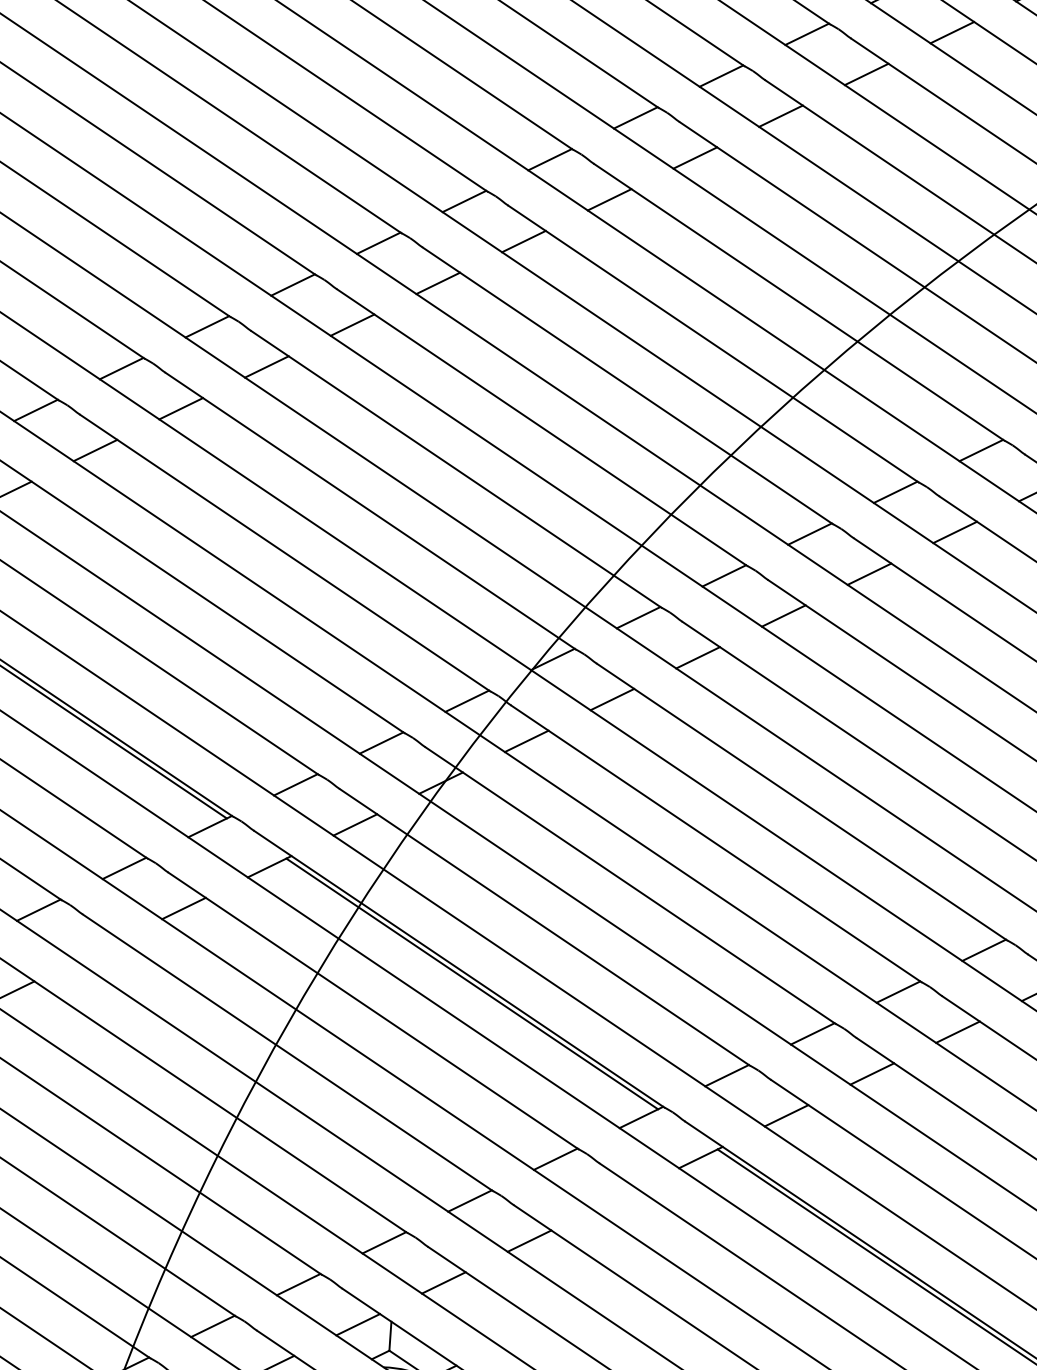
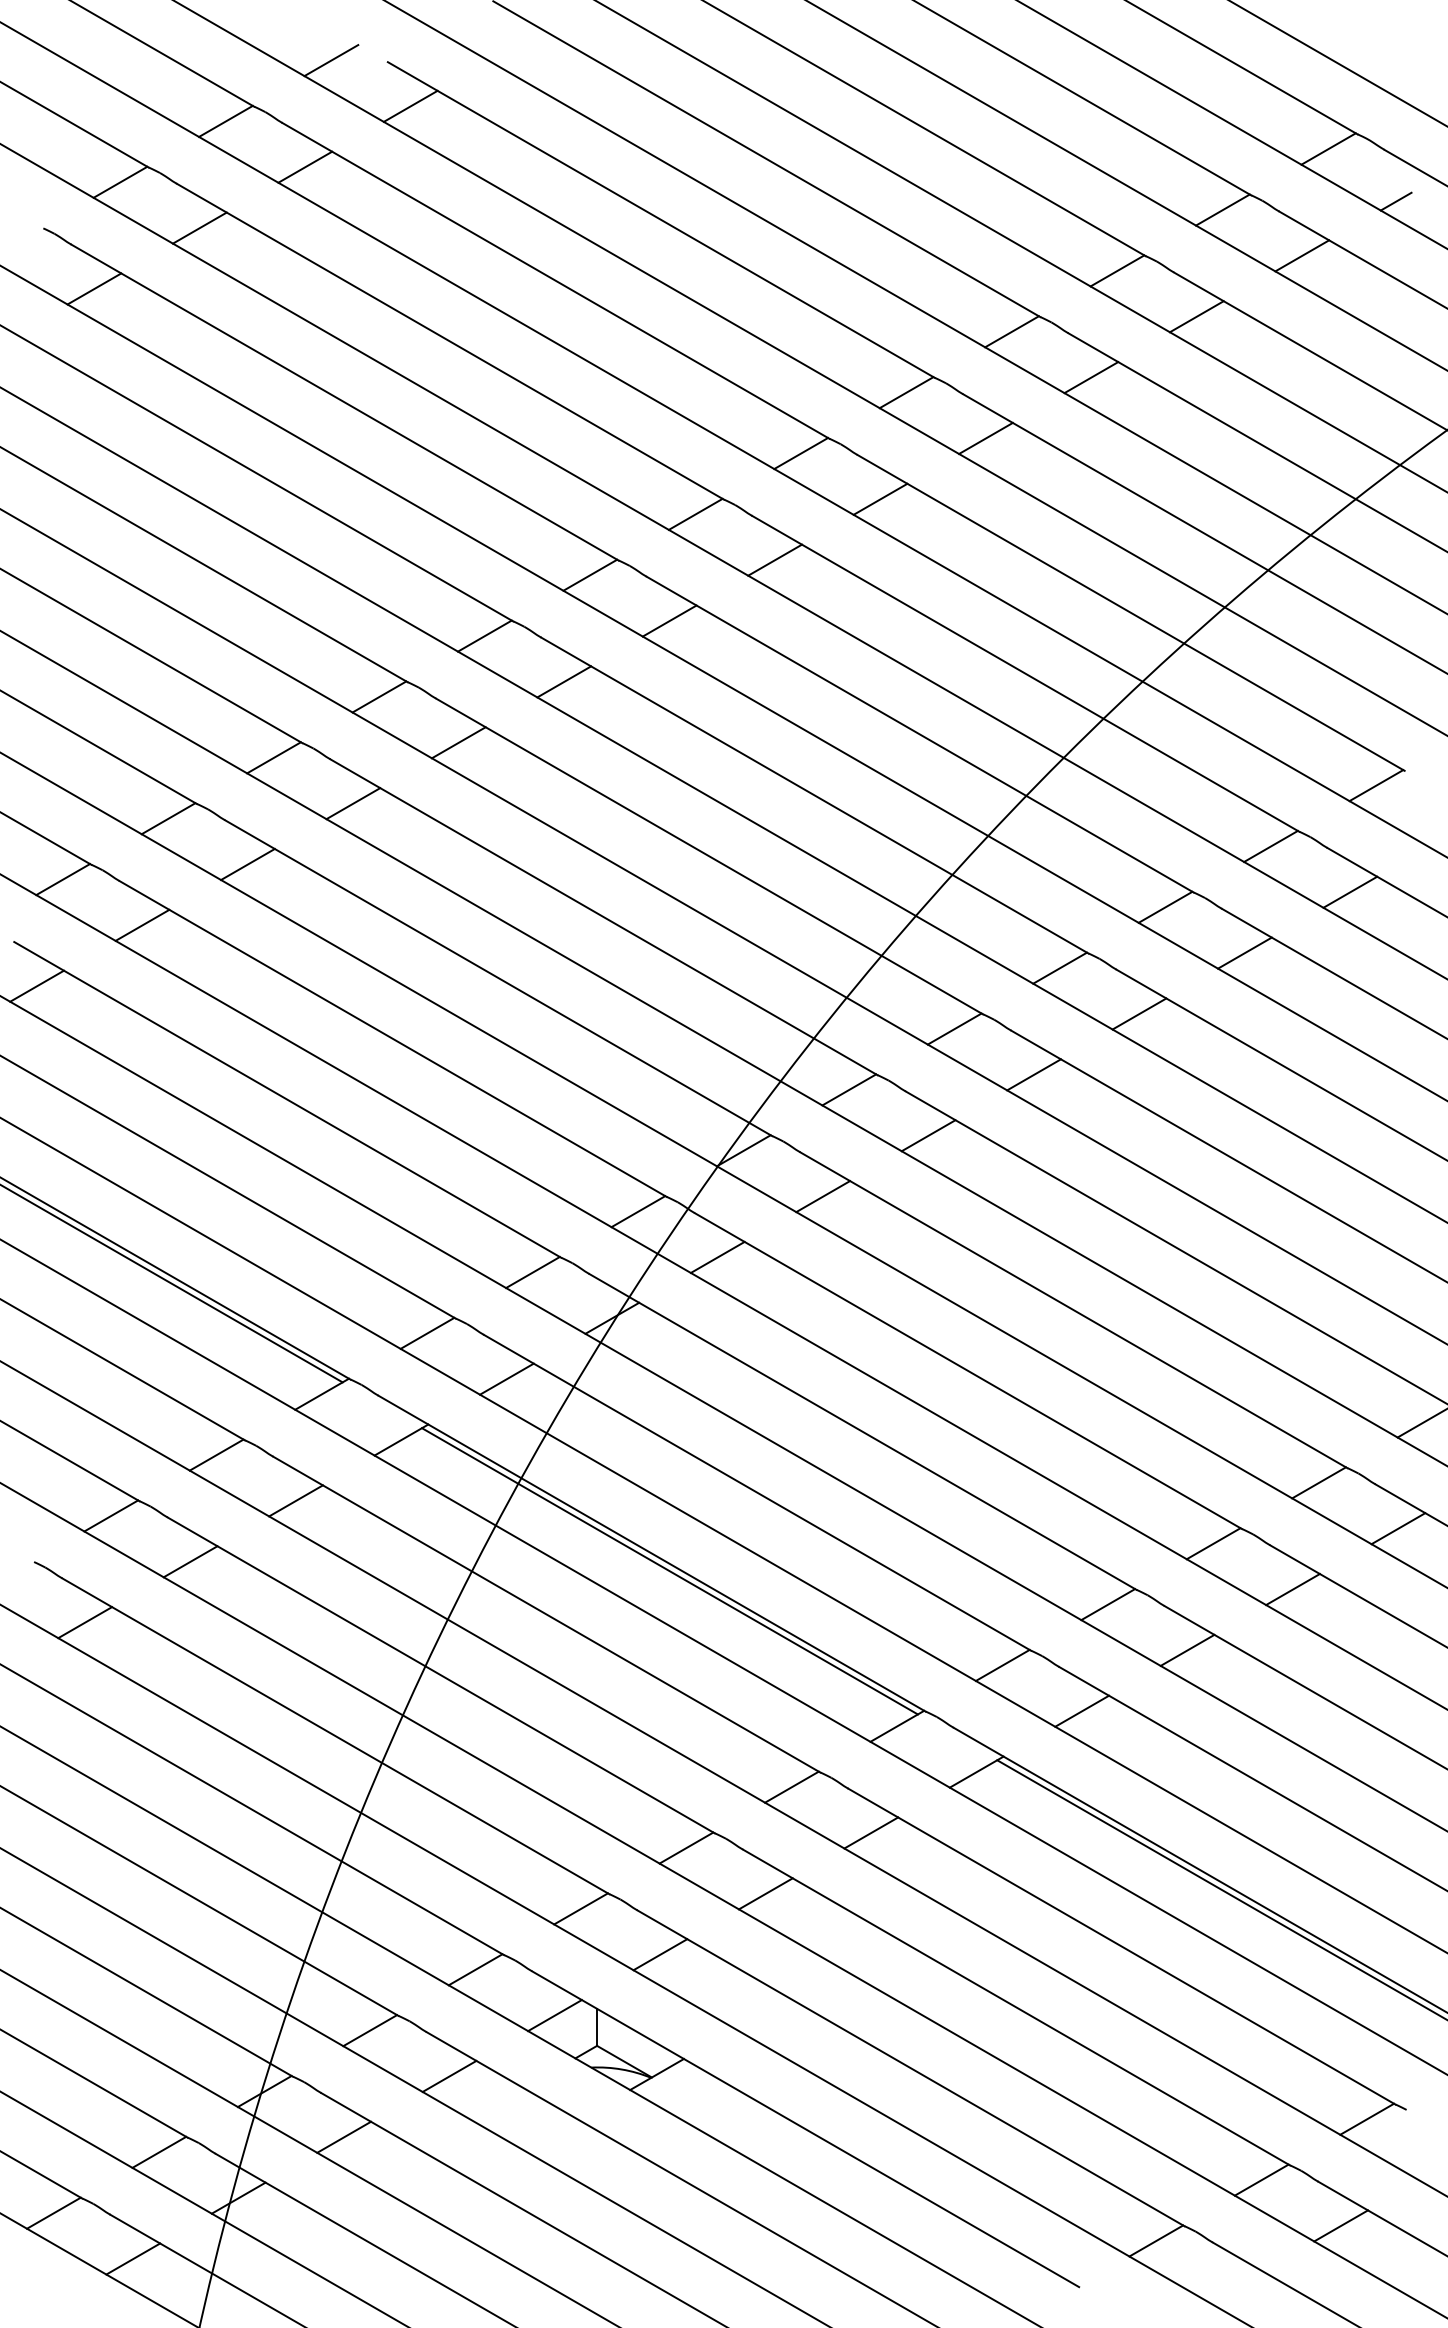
line: (98, 950) -> (190, 1561), added
line: (615, 1198) -> (871, 1832), added

